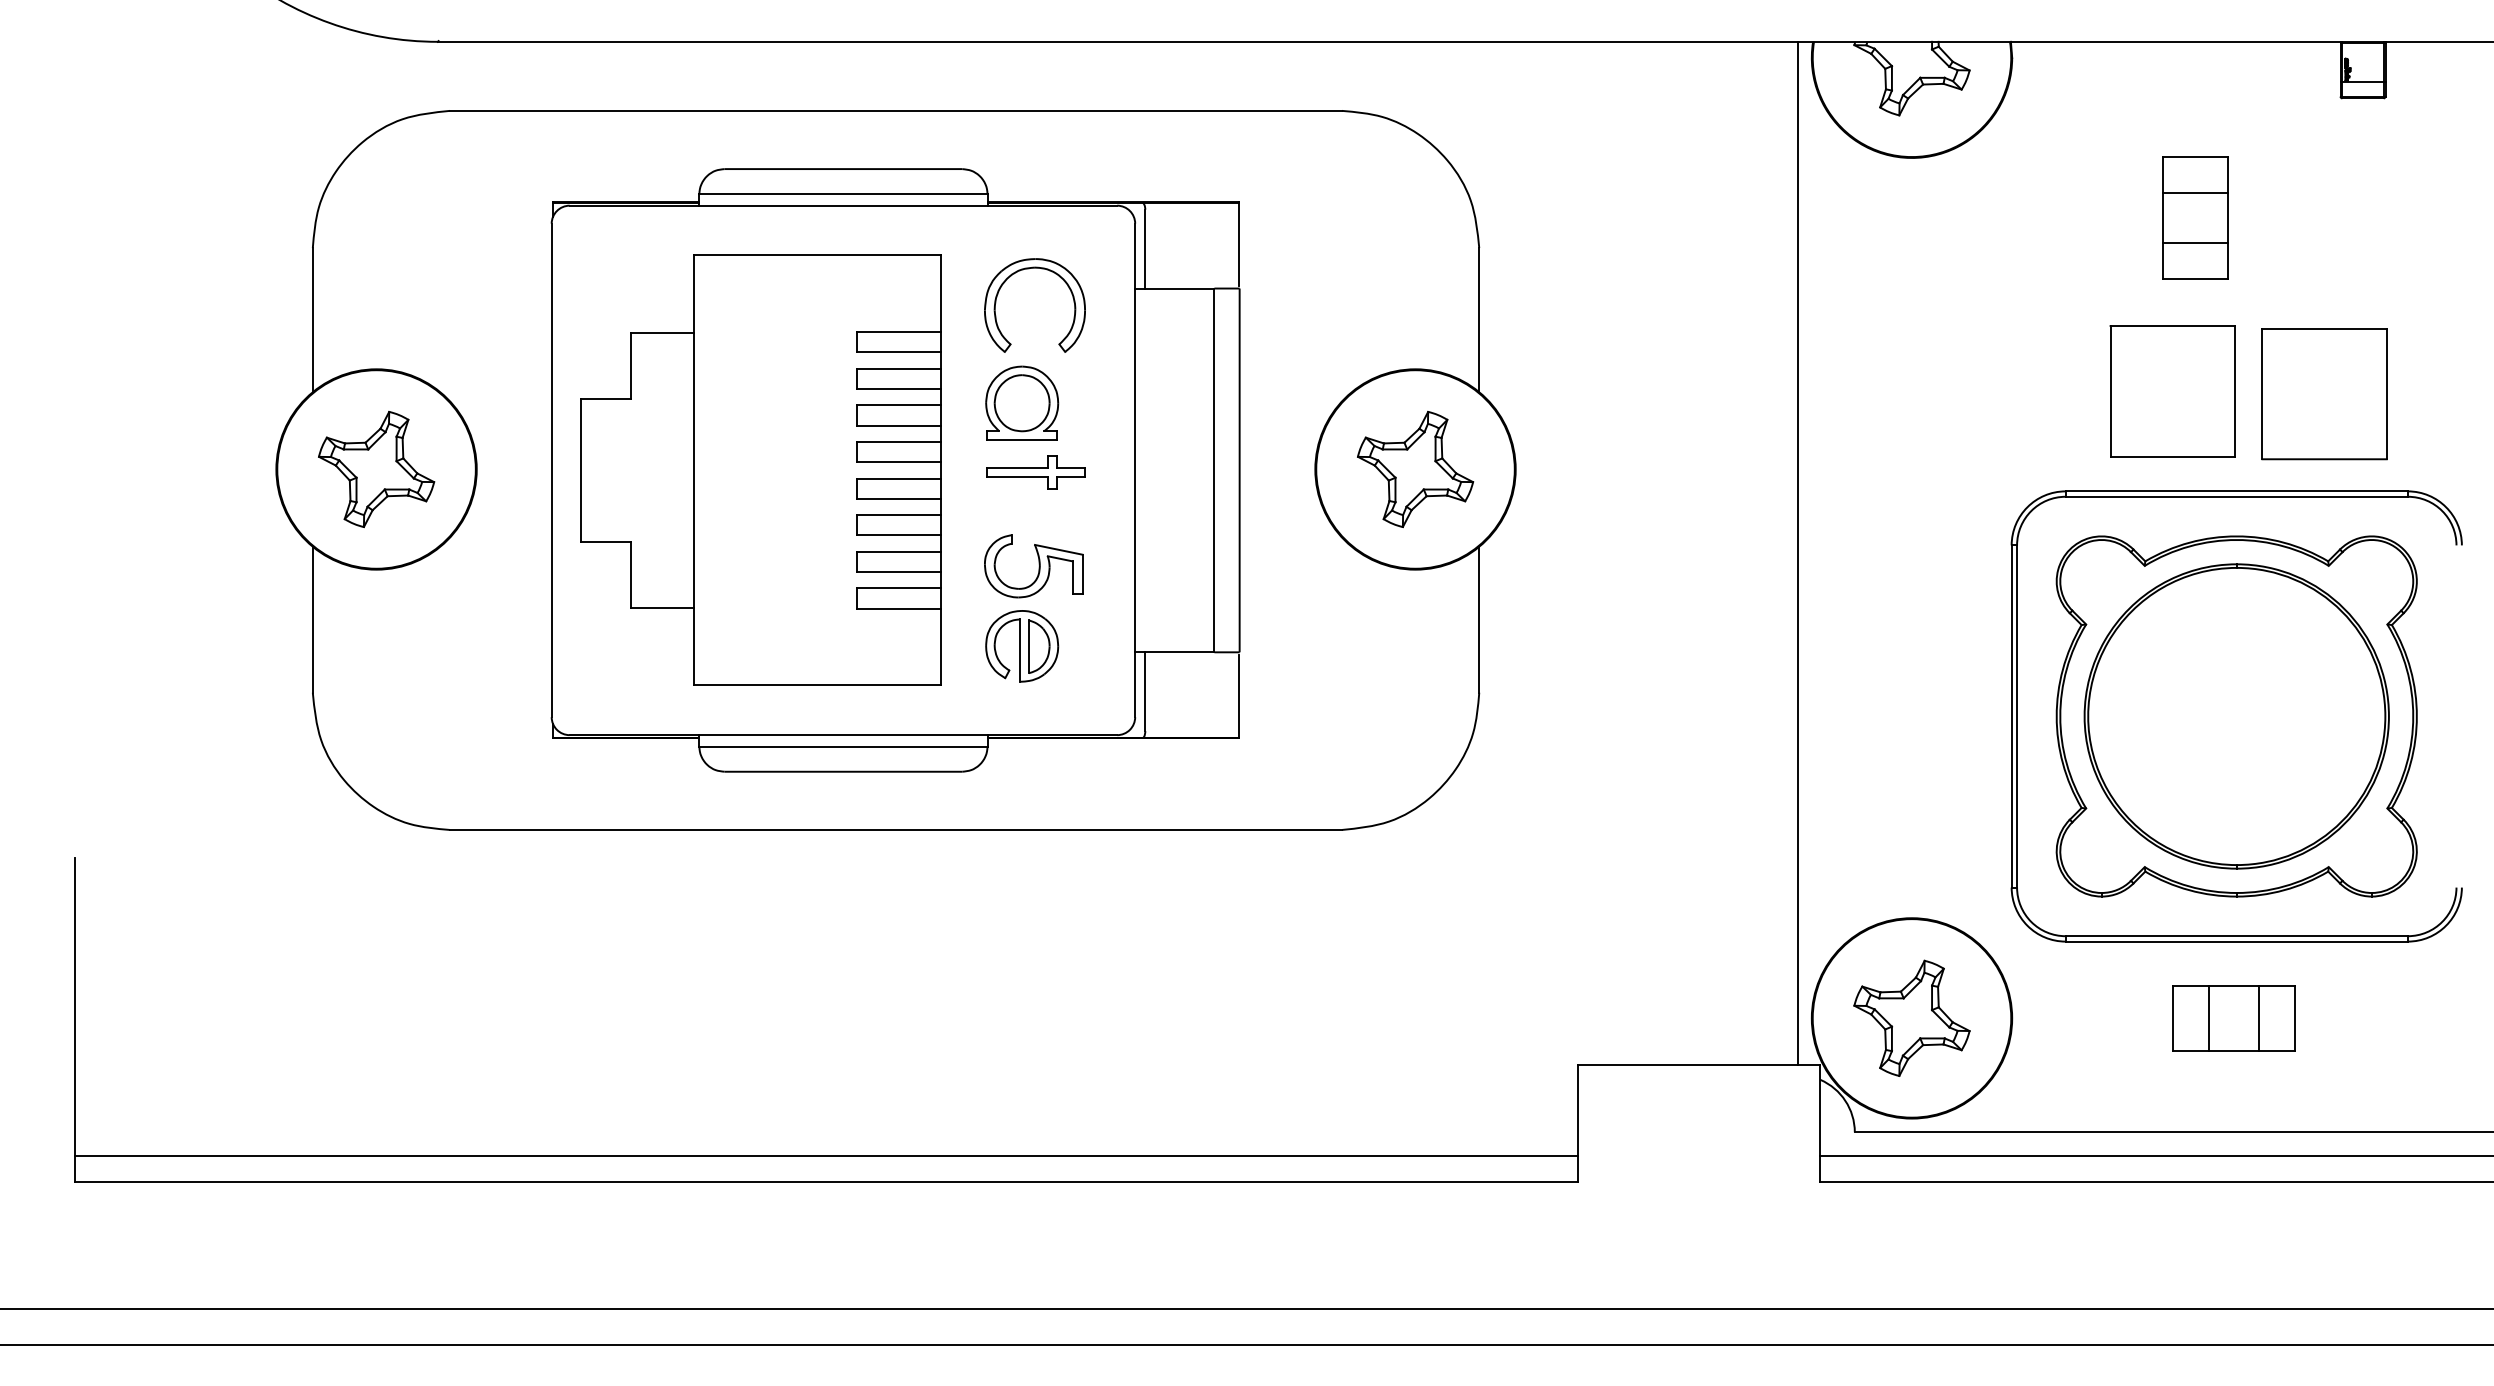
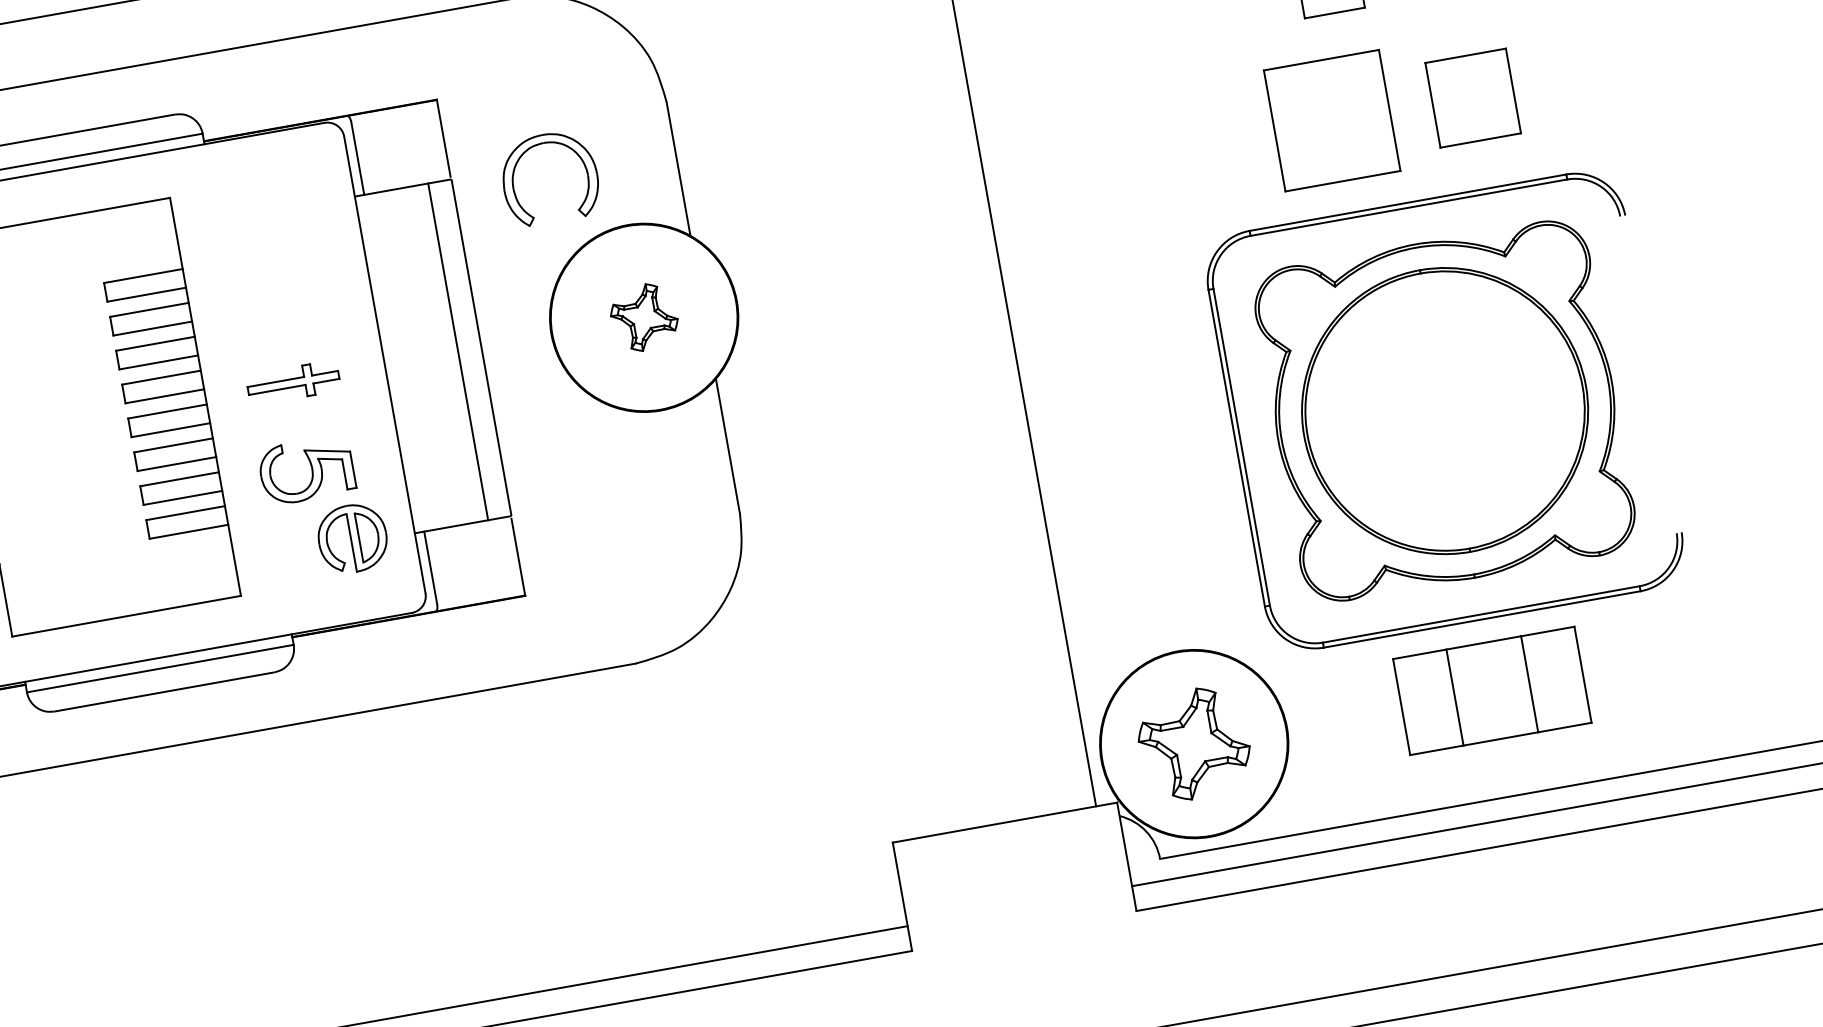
part: (1029, 269) -> (538, 145), moved
part: (2324, 394) -> (1473, 98), size x0.7
part: (1022, 402) -> (269, 320), removed
part: (1415, 468) -> (644, 316), size x0.6
part: (1022, 646) -> (353, 538), moved
part: (2233, 1018) -> (1491, 691), size x1.6

